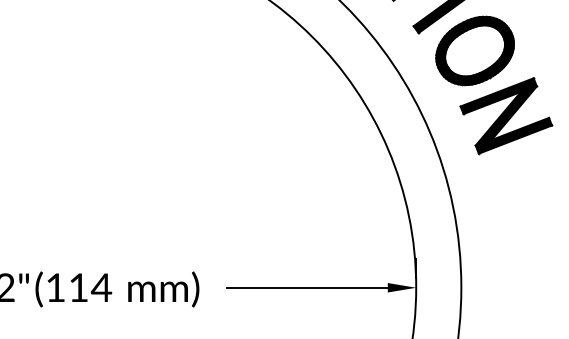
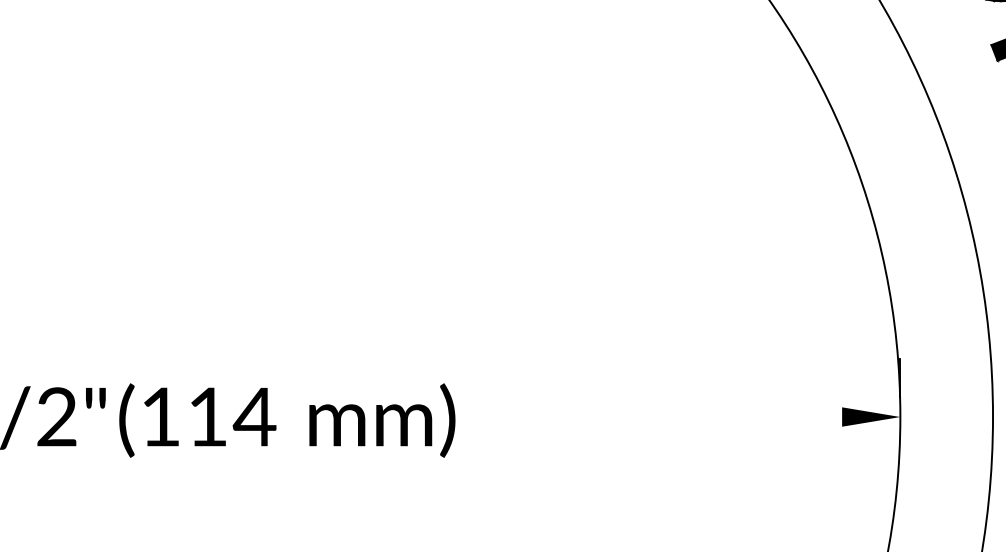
line: (306, 287) -> (675, 416), removed

